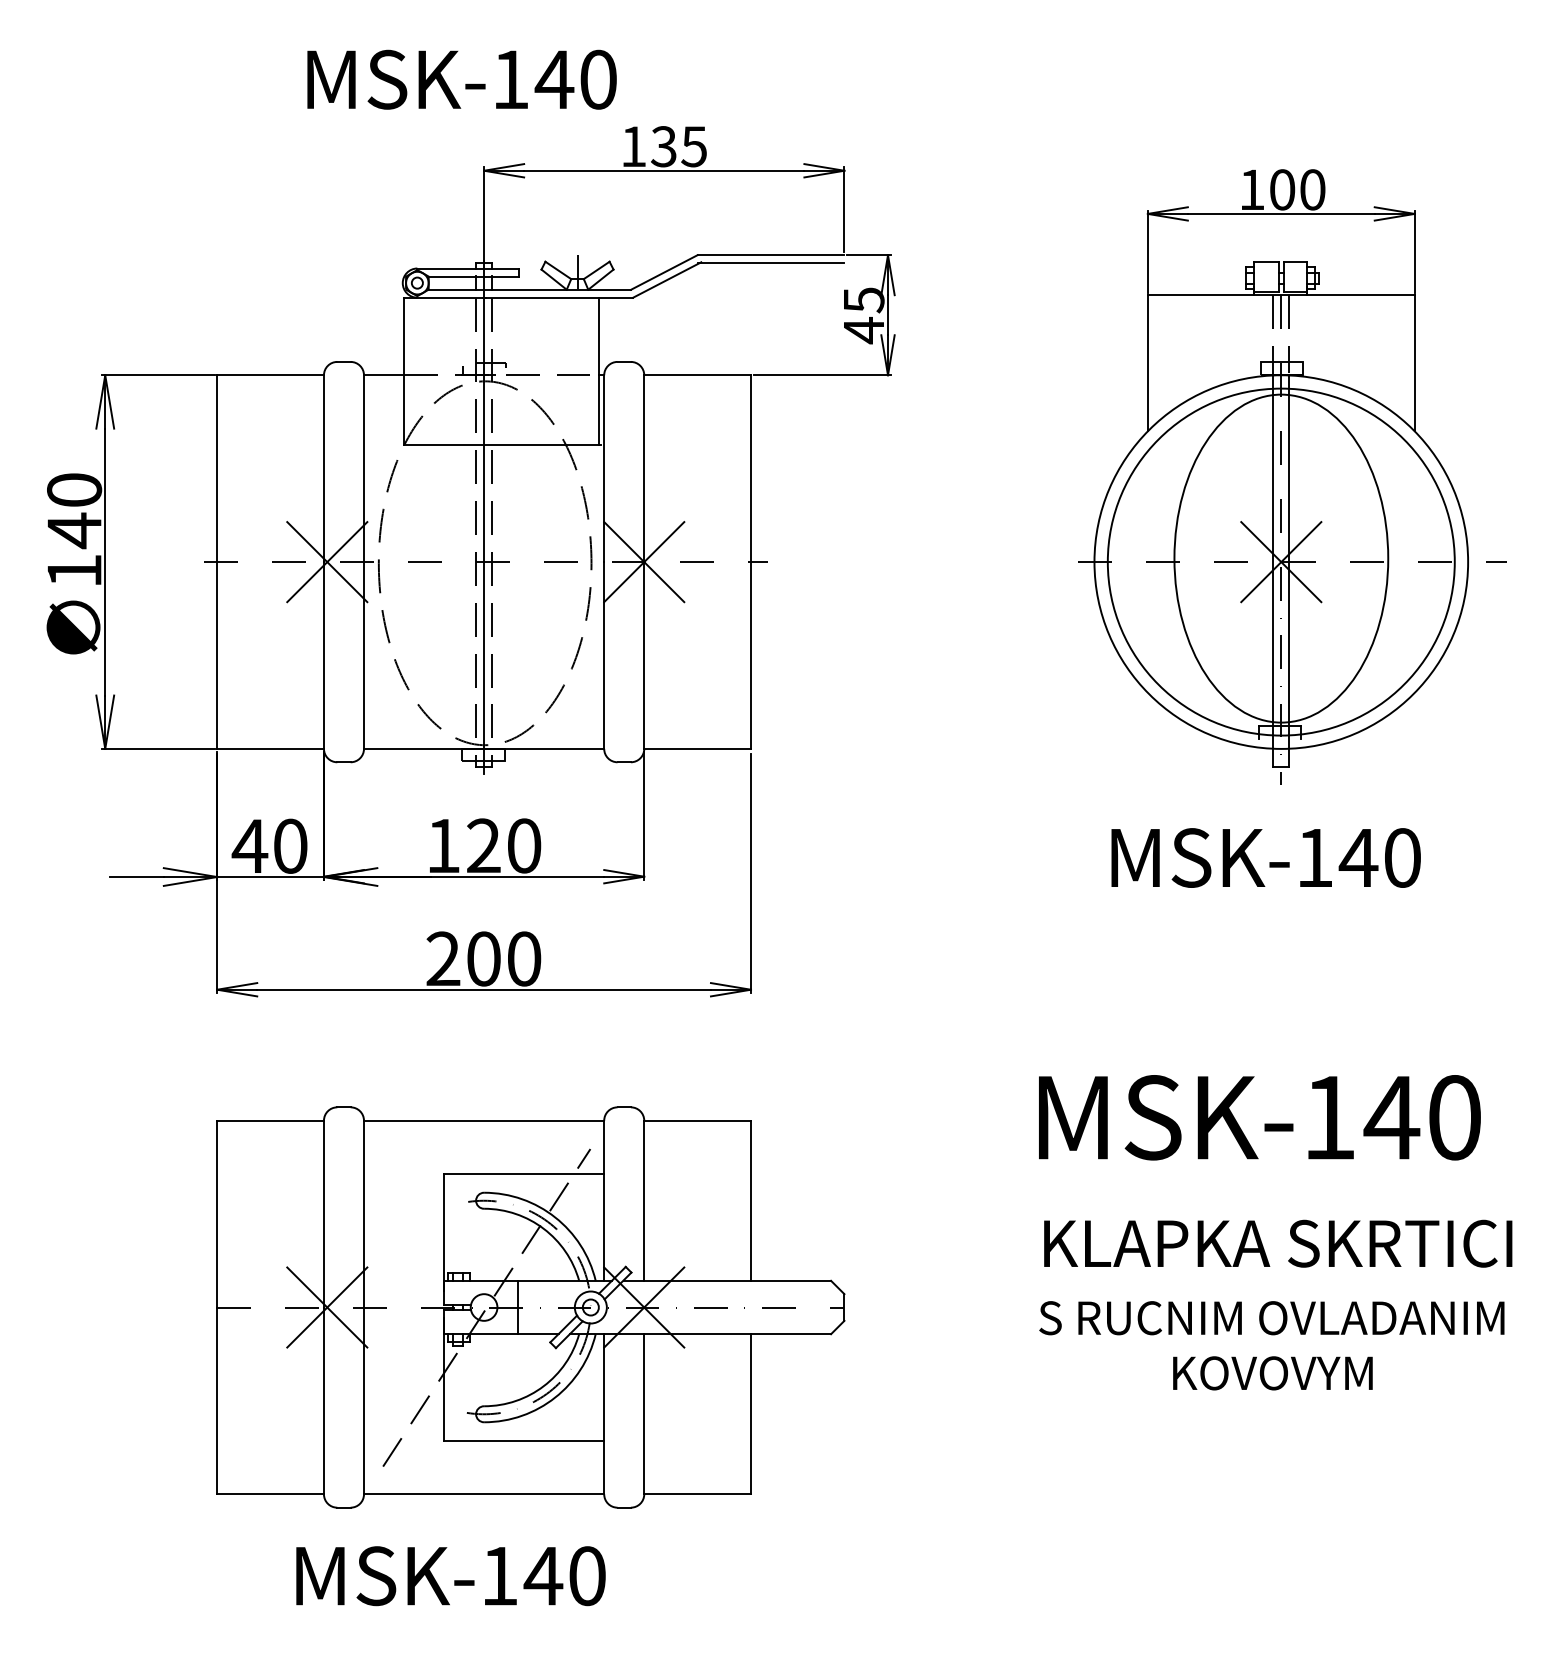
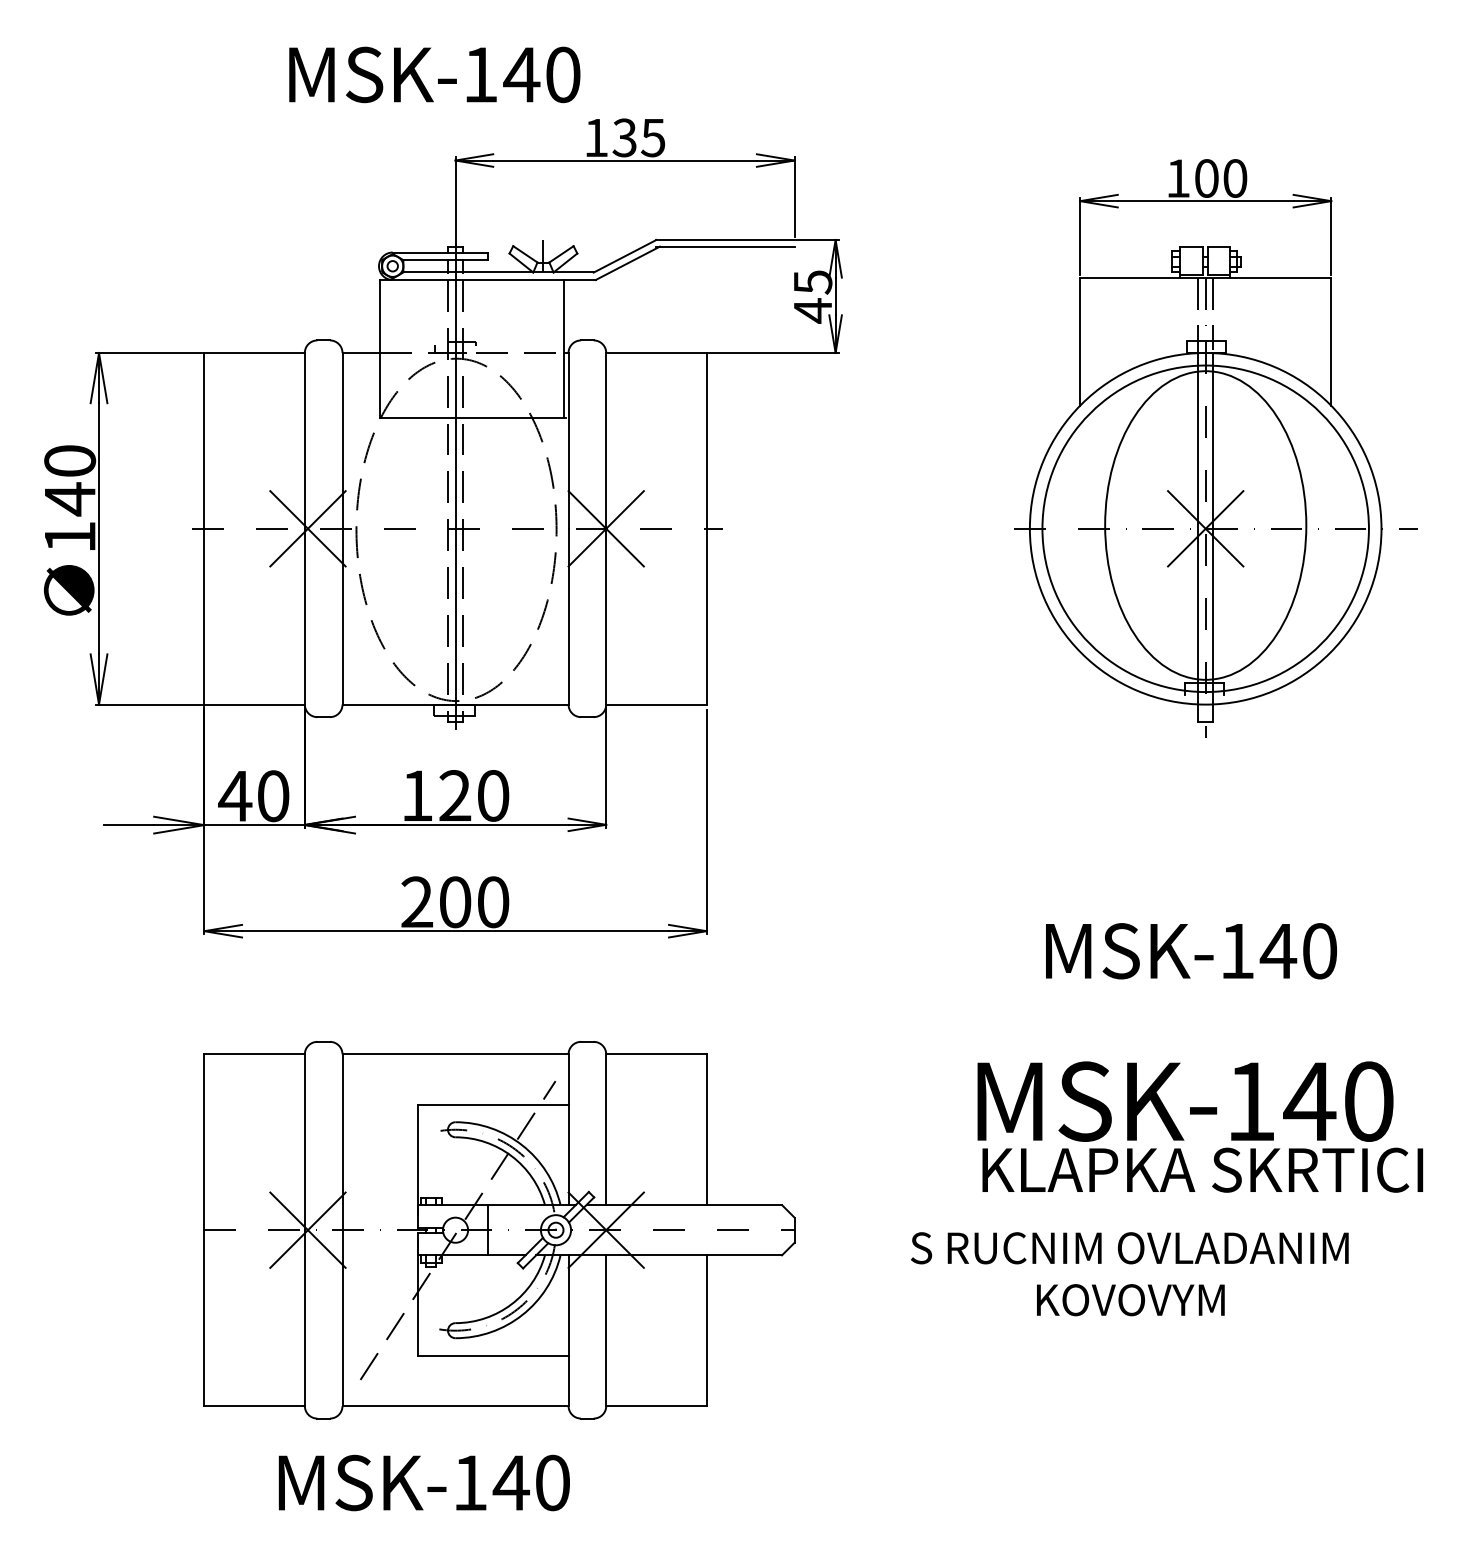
text: (1266, 858) -> (1191, 951), moved
text: (1259, 1117) -> (1185, 1101), moved
text: (1271, 1346) -> (1129, 1274), moved

